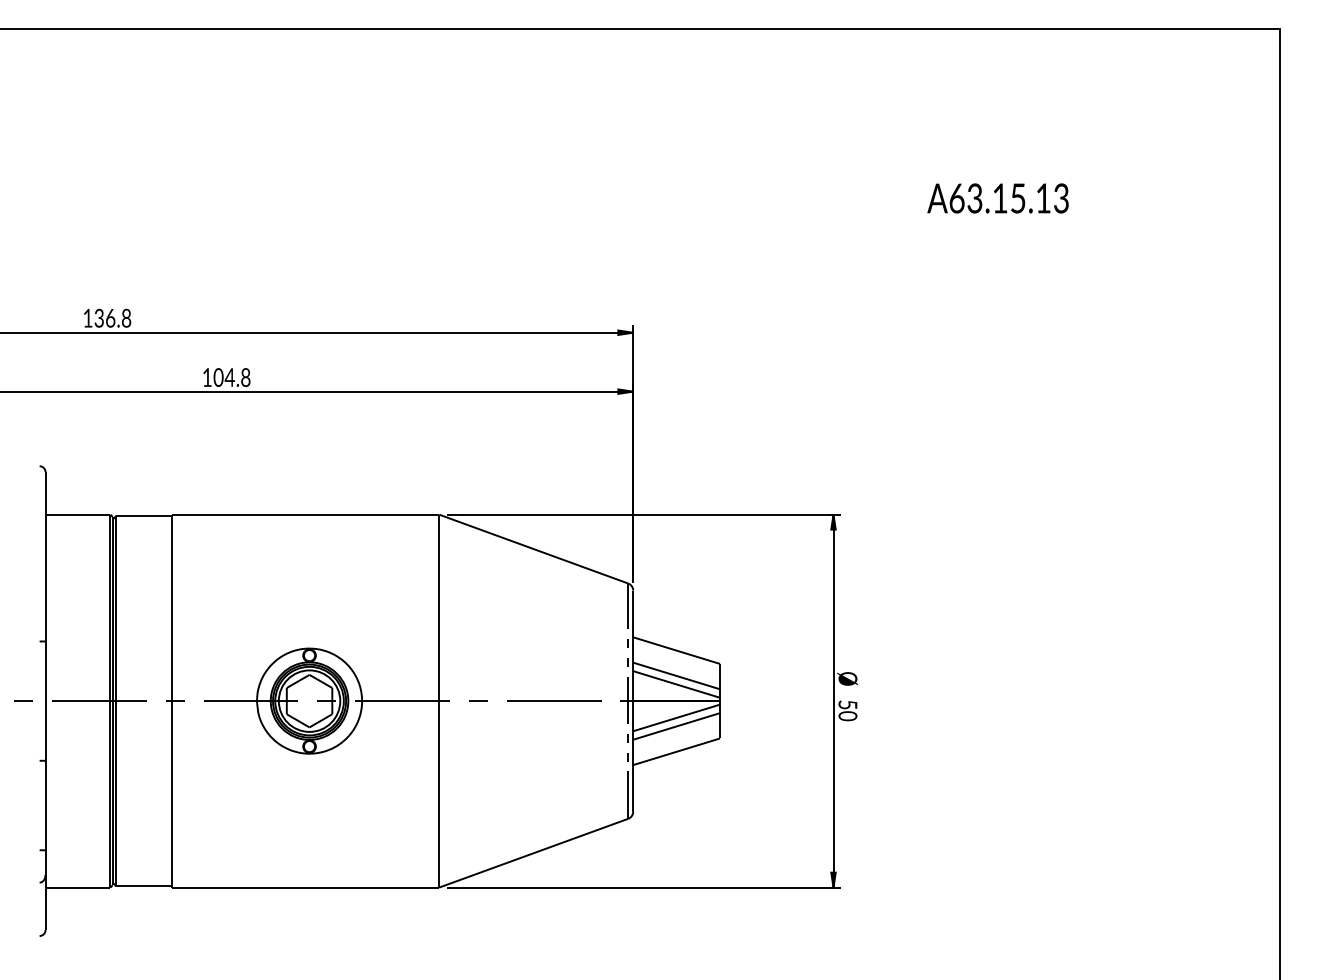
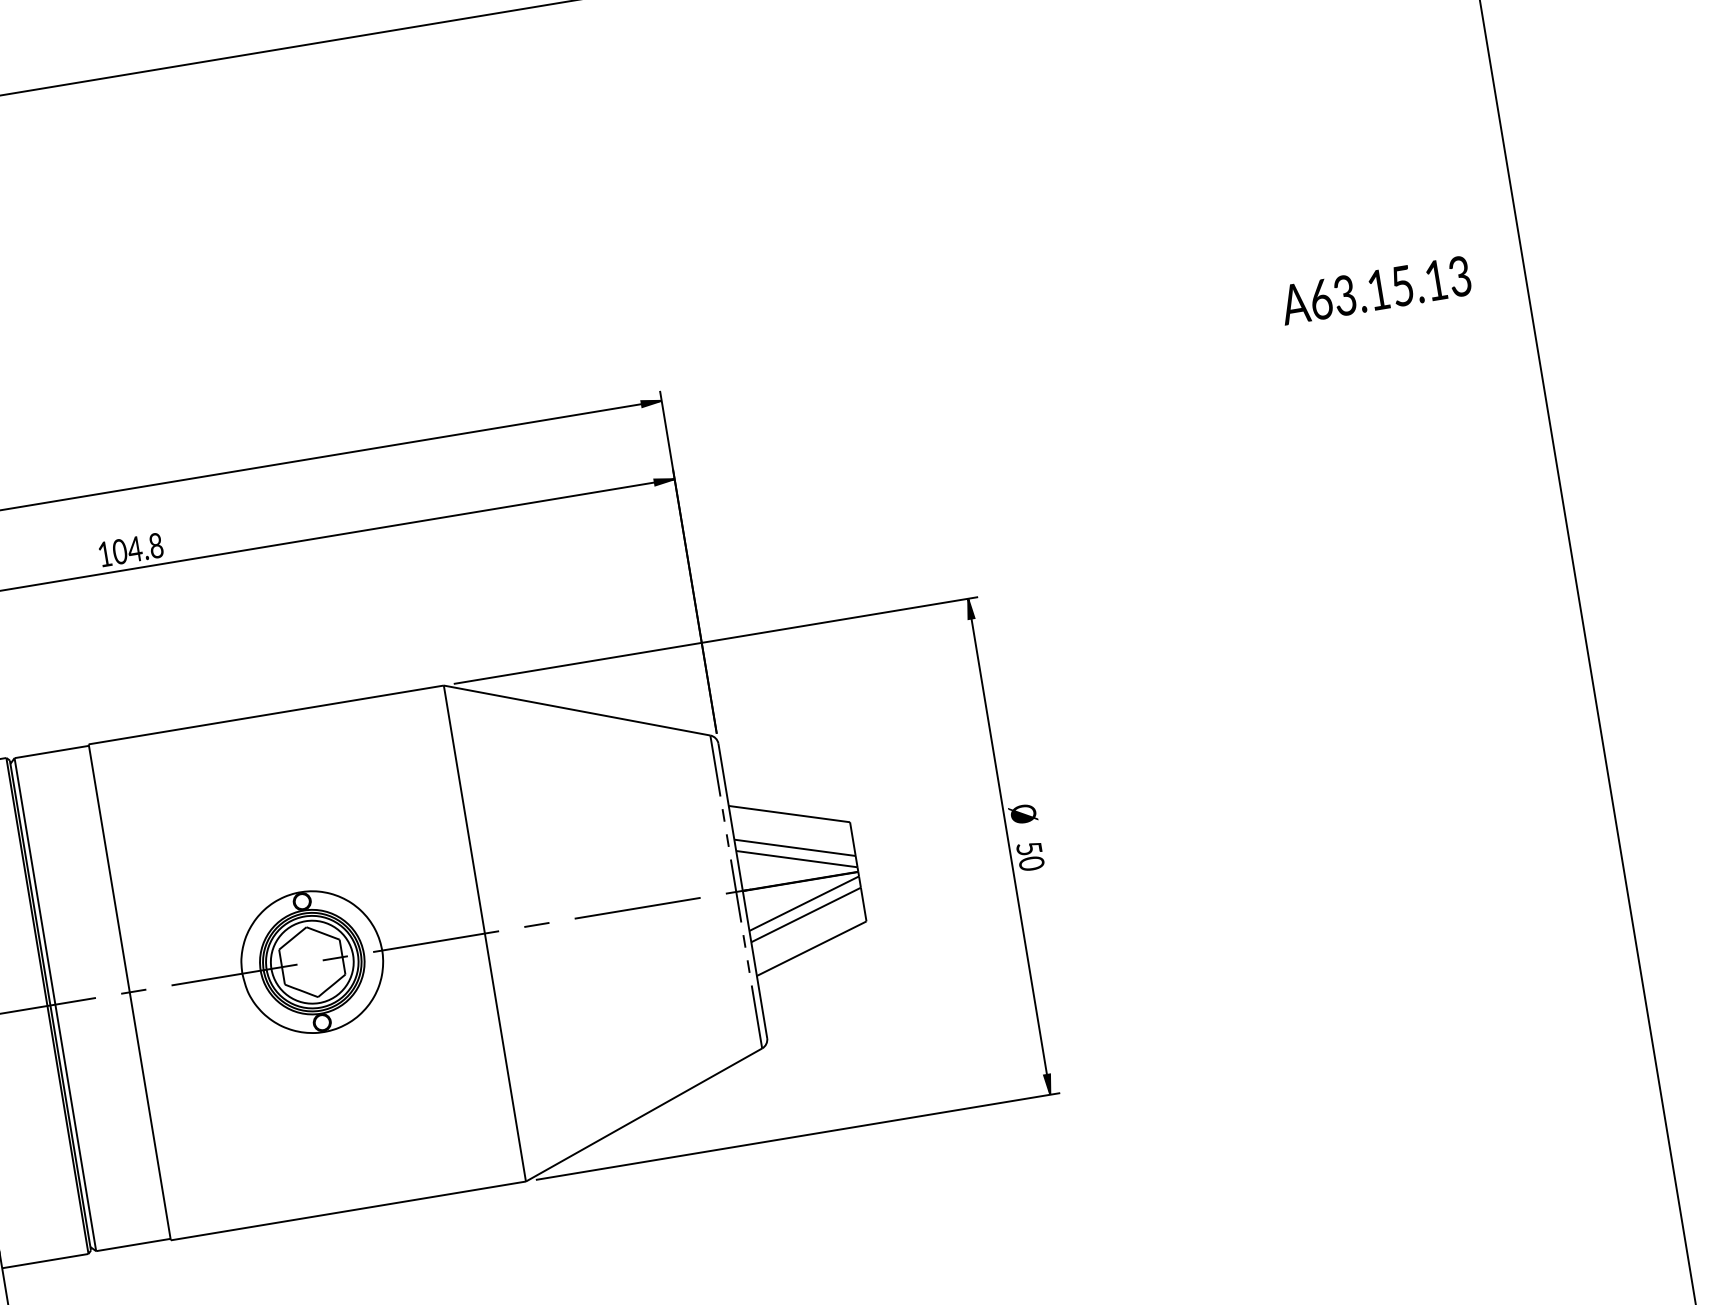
text: (997, 198) -> (1375, 290), moved

